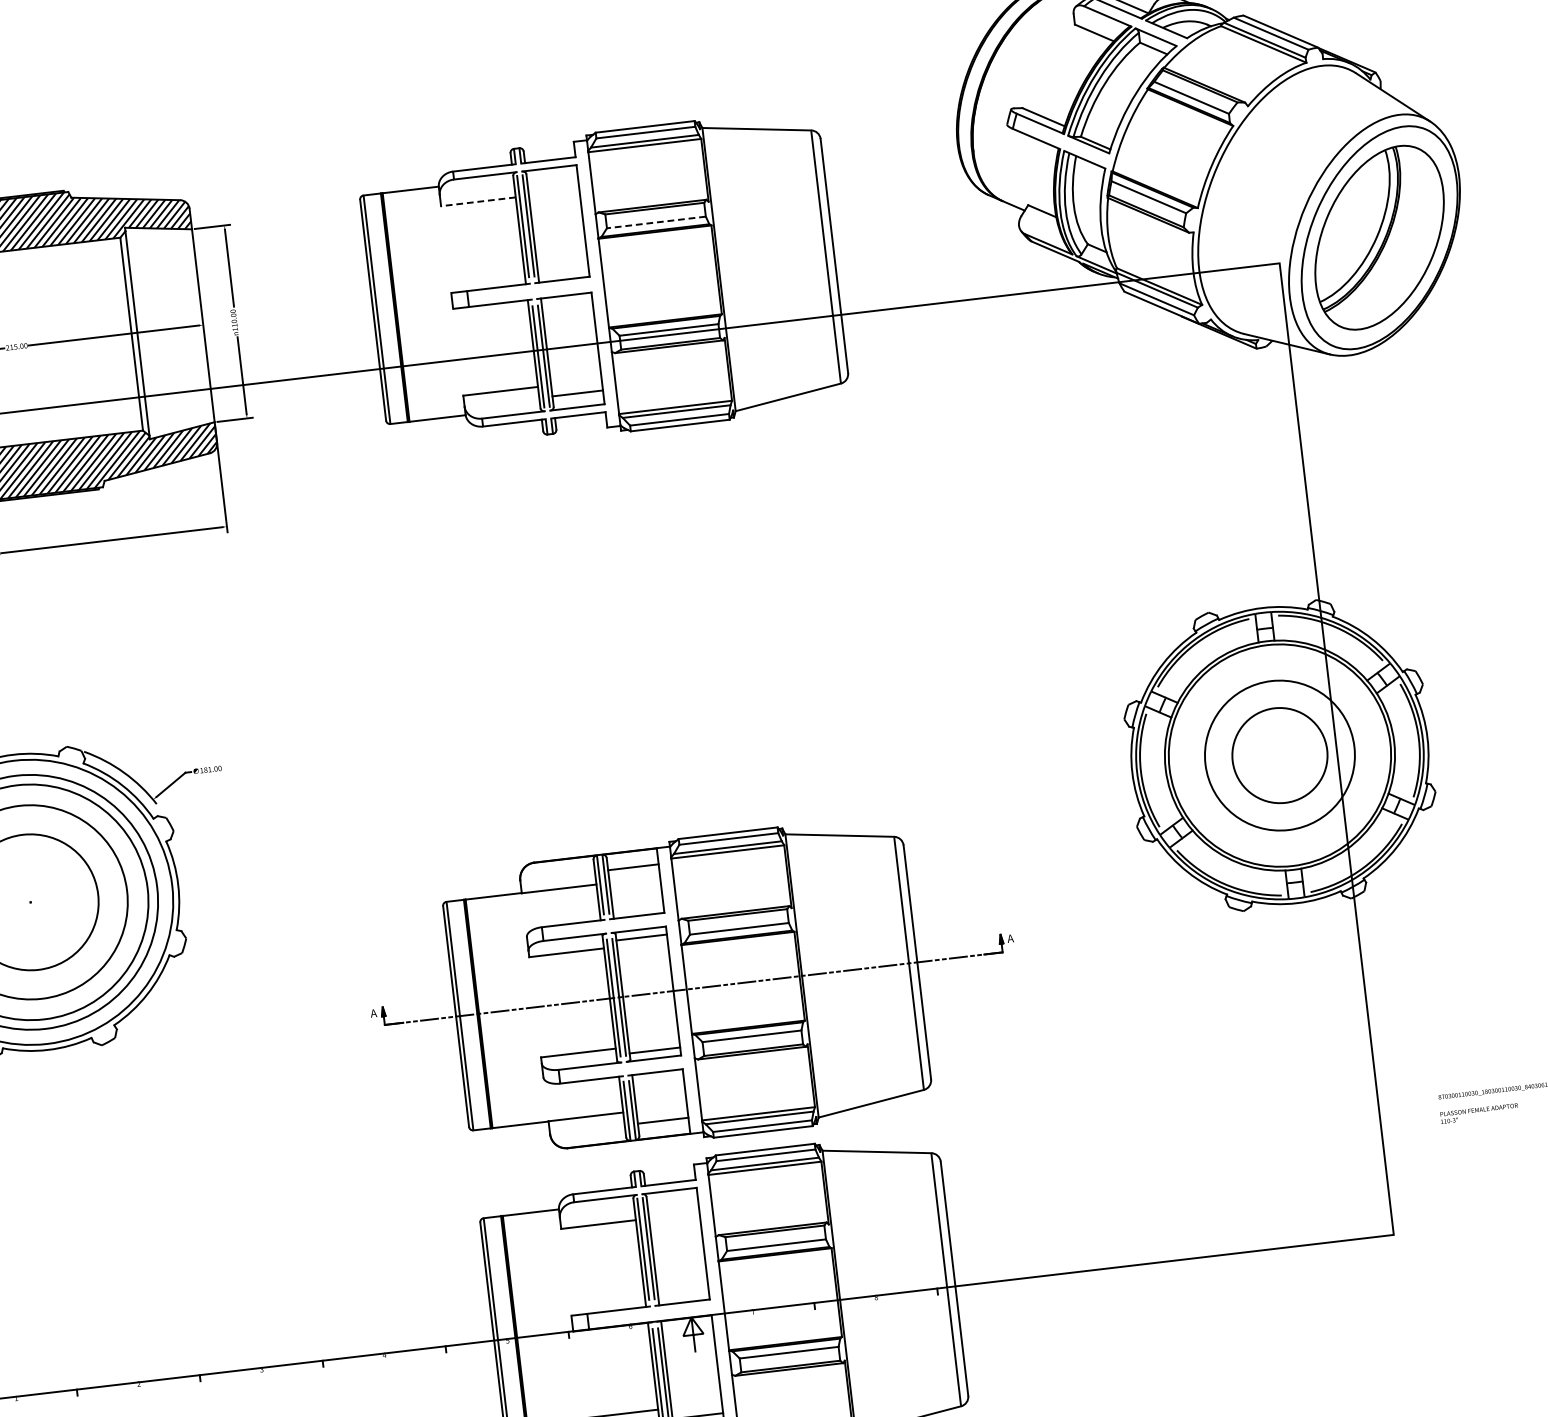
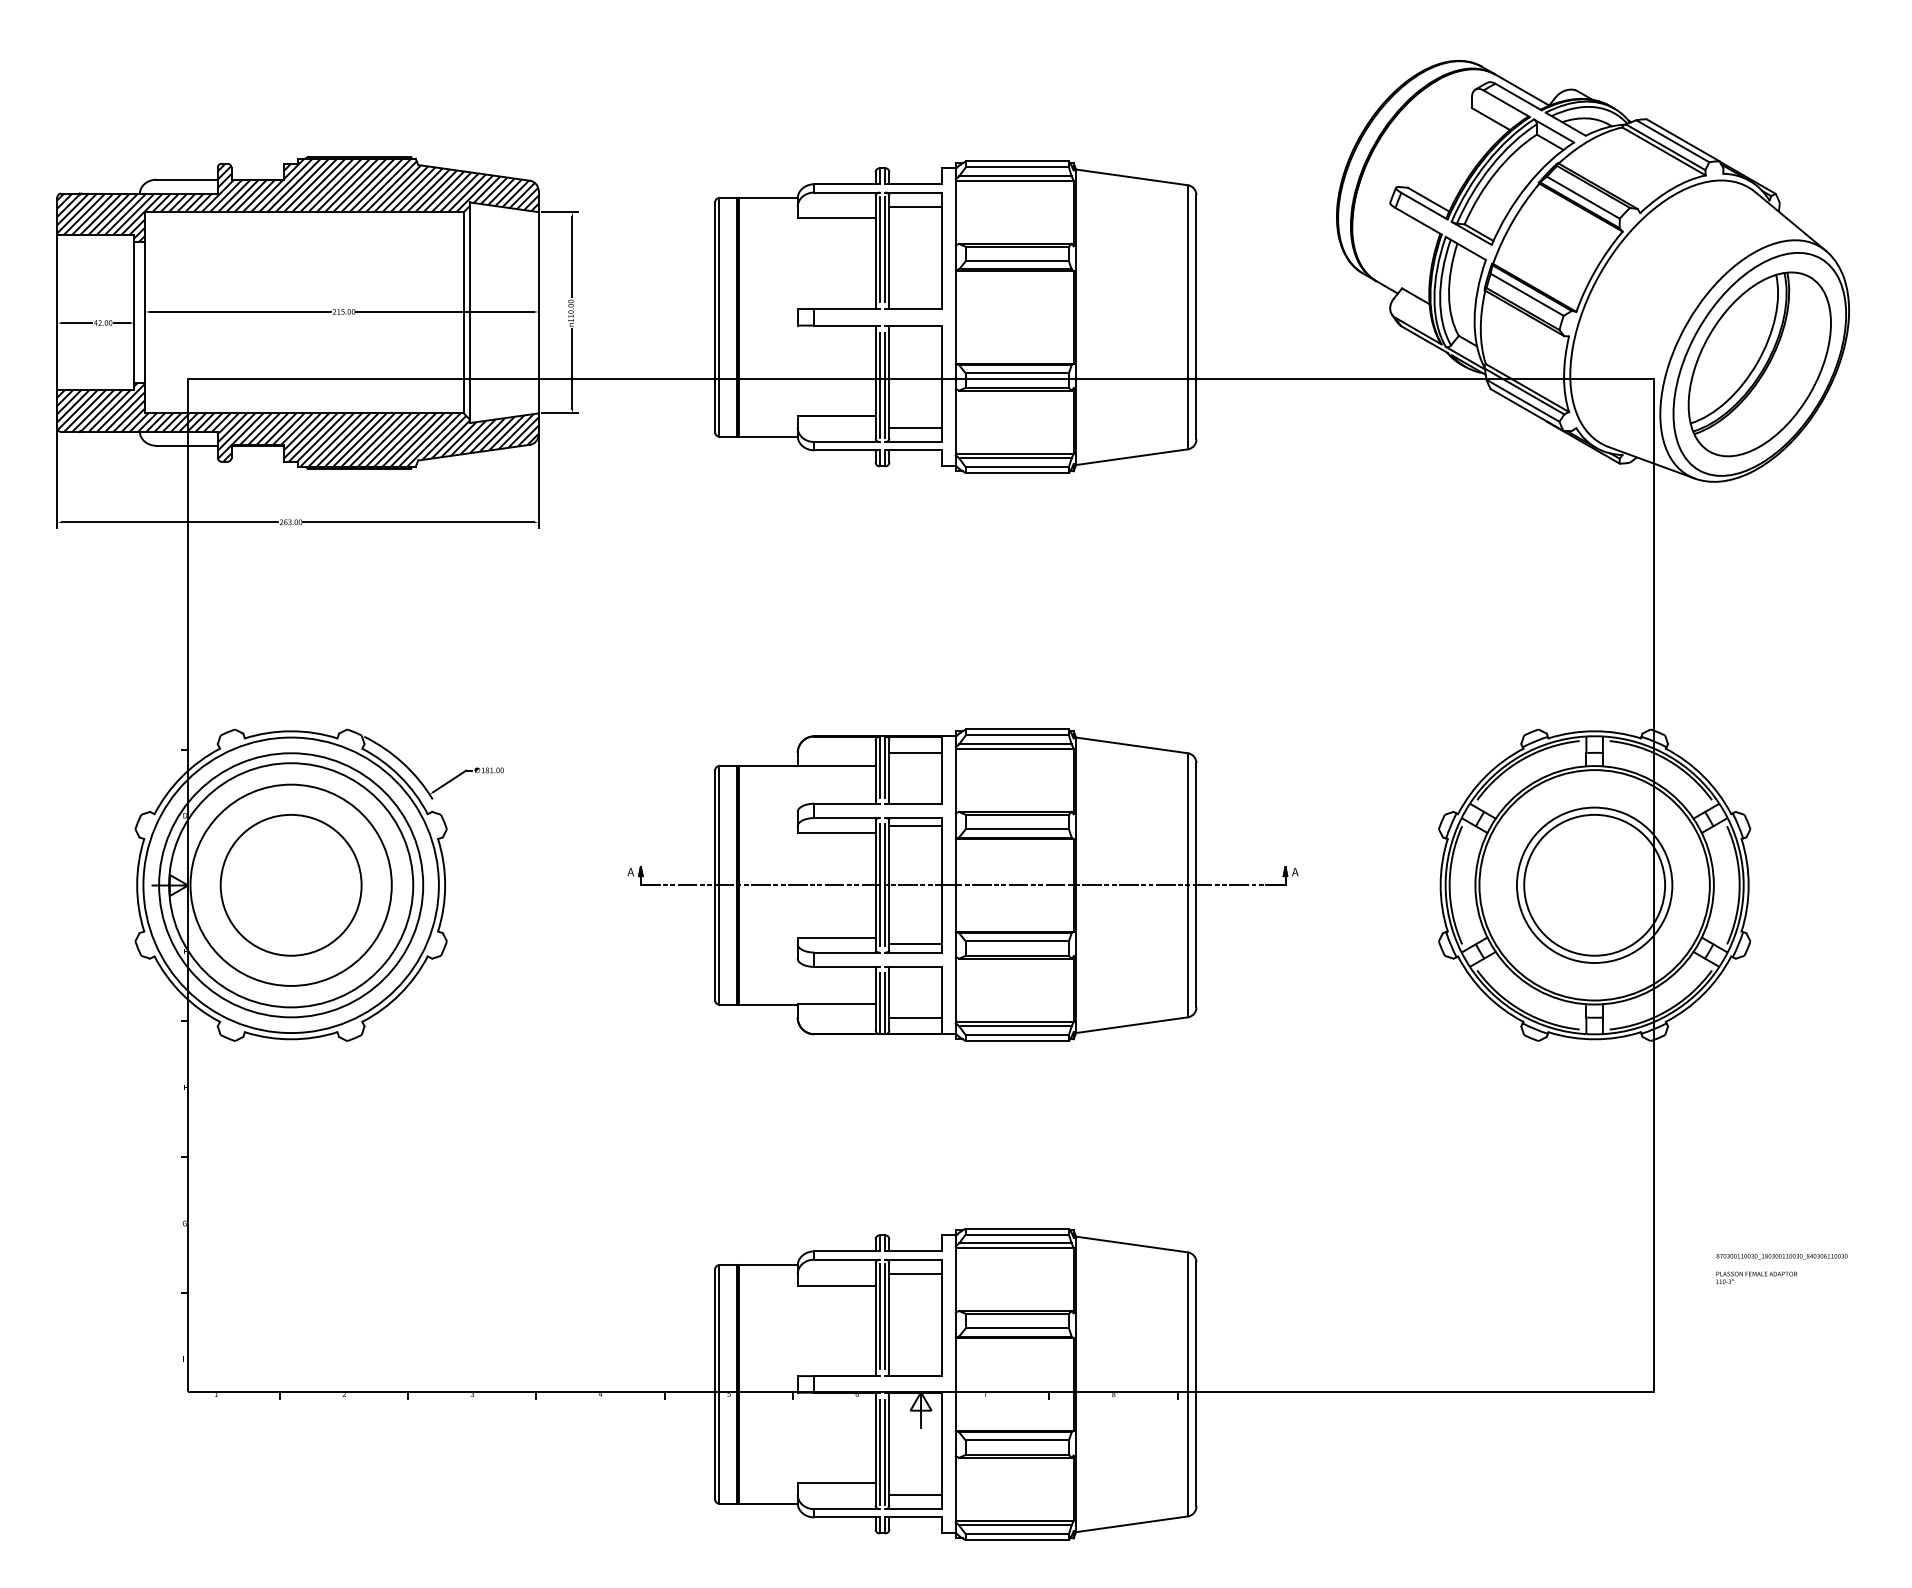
line: (552, 181) -> (915, 206), added
line: (478, 201) -> (836, 218), dashed -> solid
line: (656, 222) -> (1017, 261), dashed -> solid
circle: (1279, 754) -> (1594, 884), size x1.43
part: (693, 987) -> (962, 884), moved
line: (672, 1205) -> (915, 1274), added

